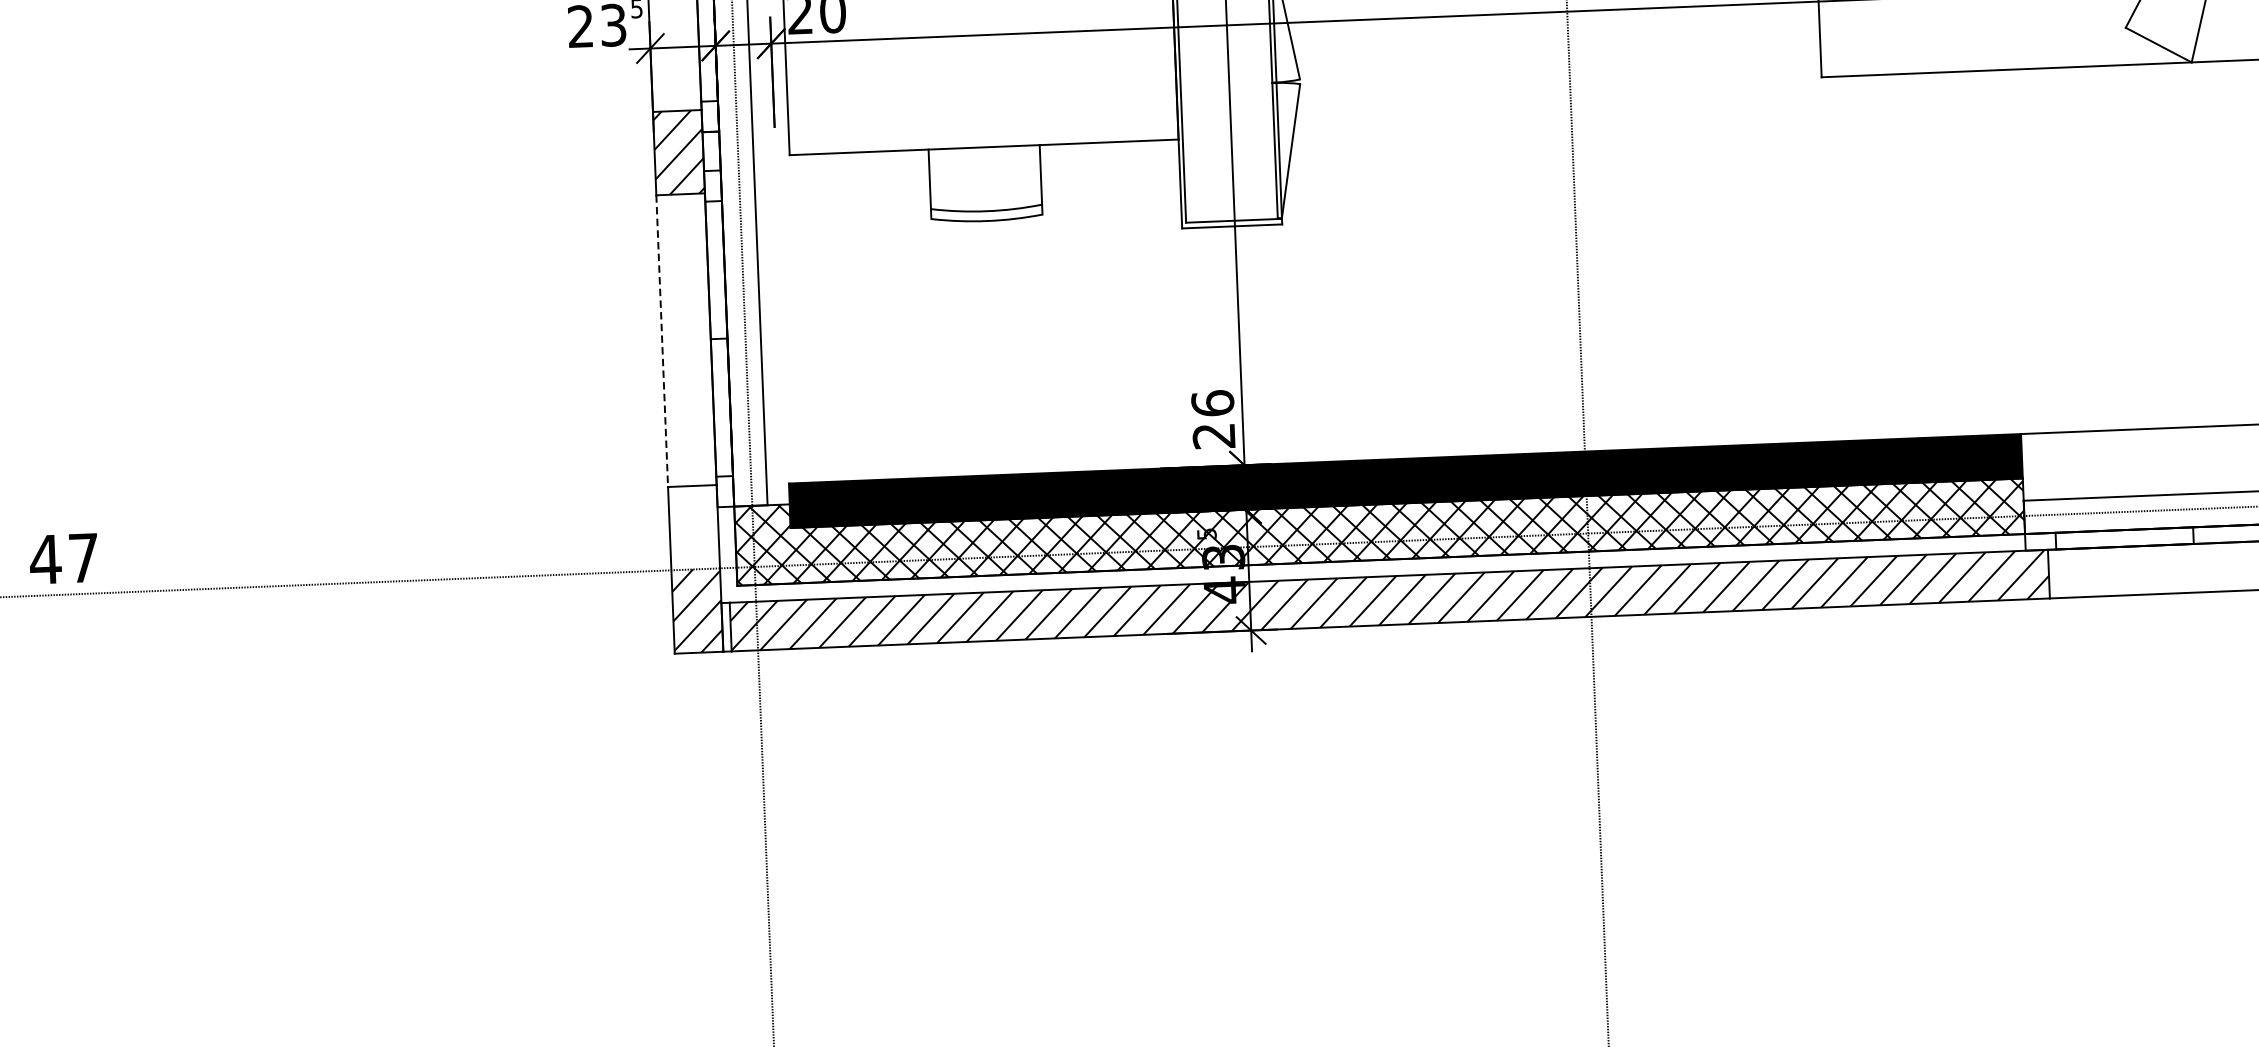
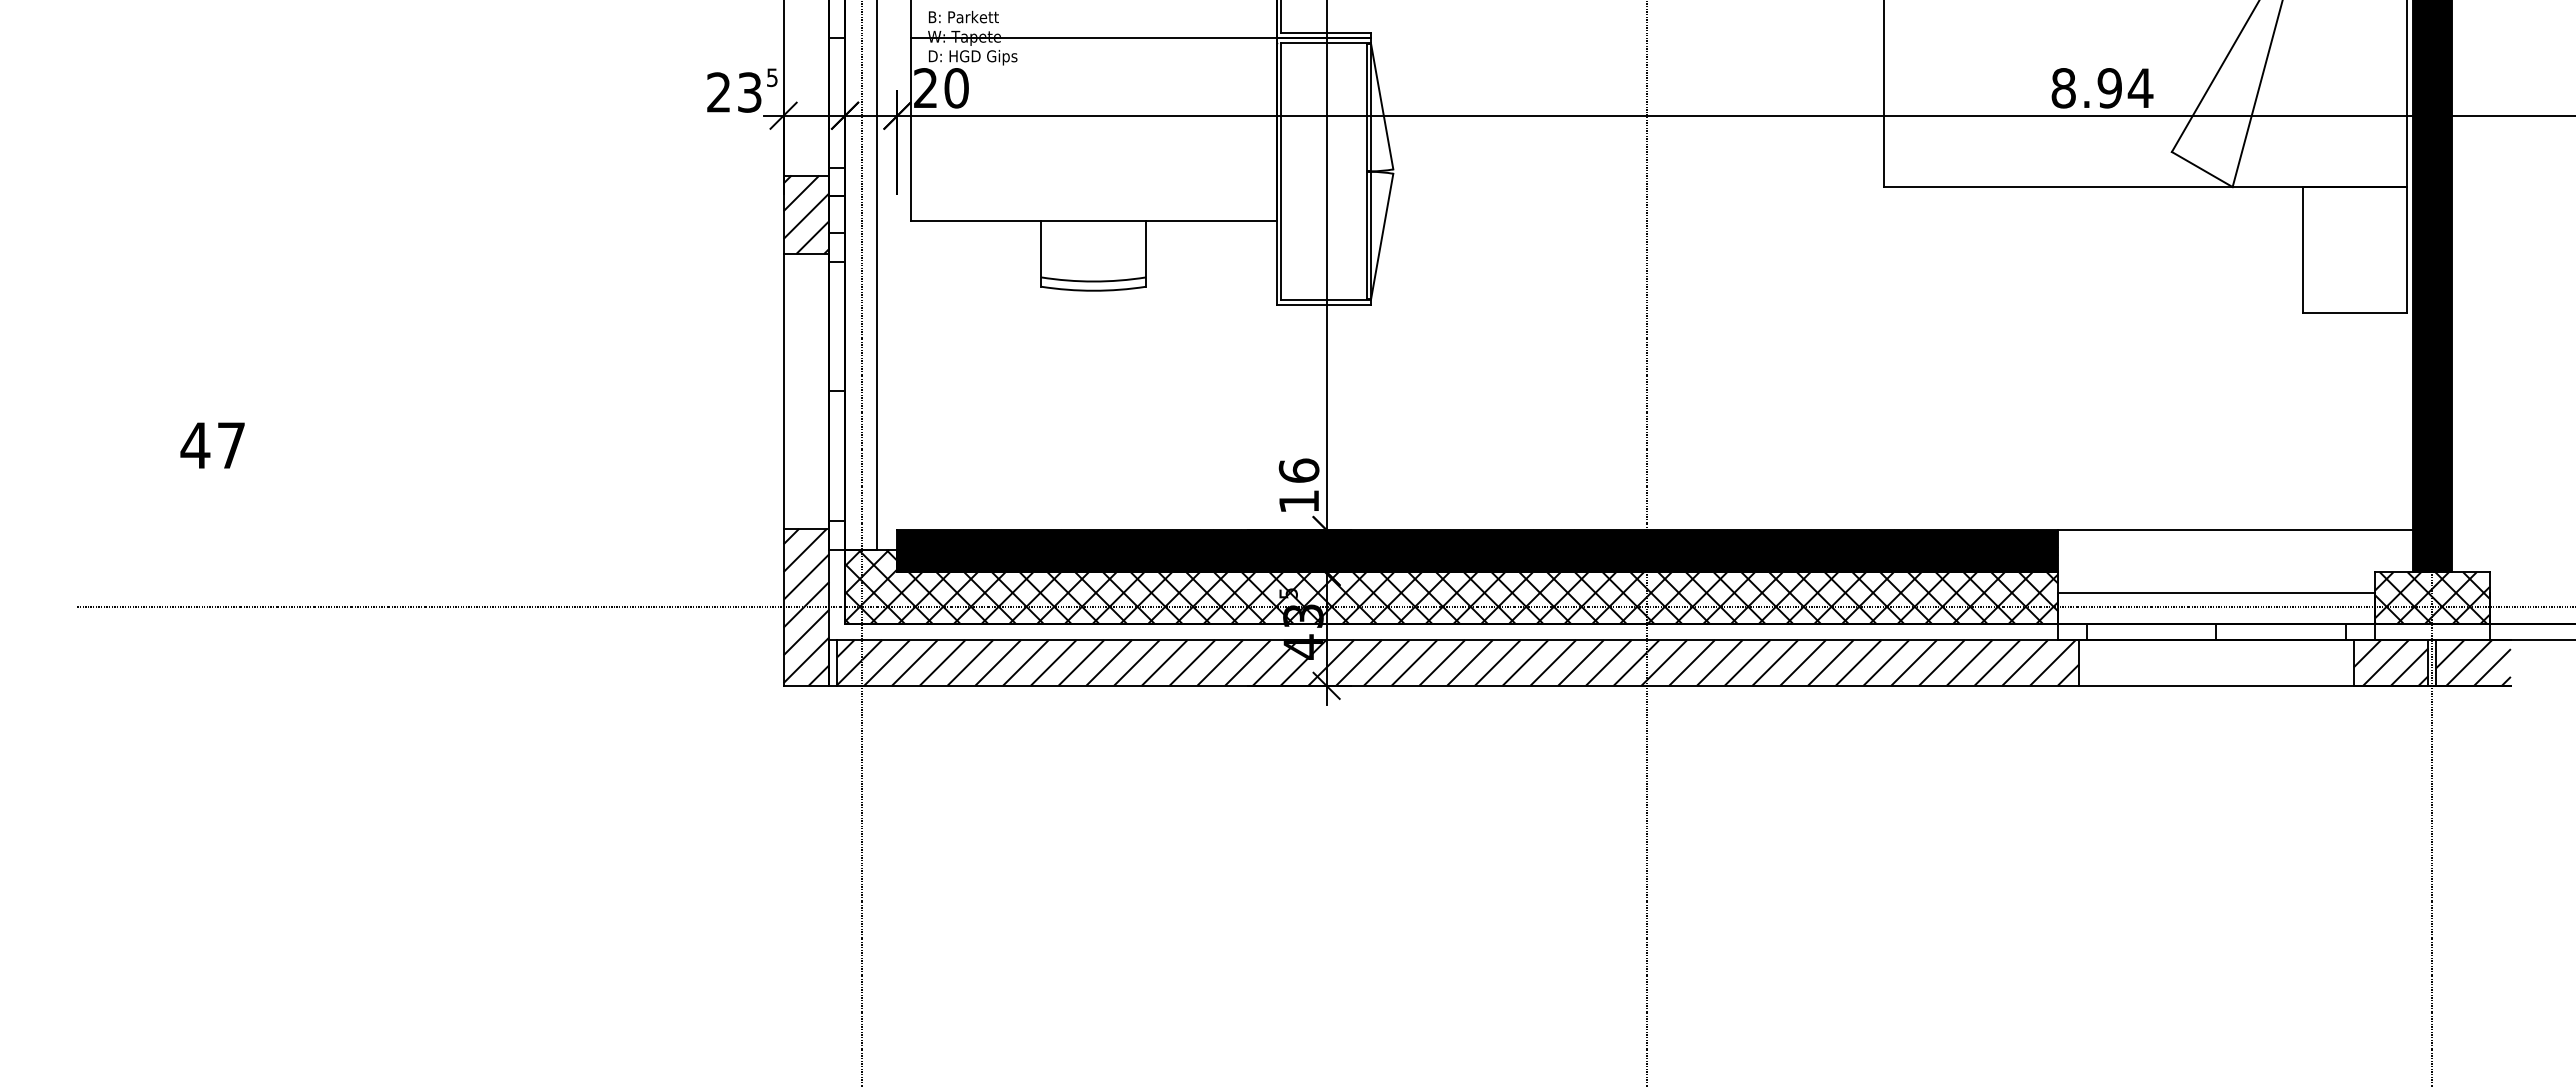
line: (662, 341) -> (783, 391), dashed -> solid
text: (1213, 436) -> (1298, 501), 26 -> 16
hatch: (694, 527) -> (806, 567), added
text: (63, 558) -> (212, 445), moved

